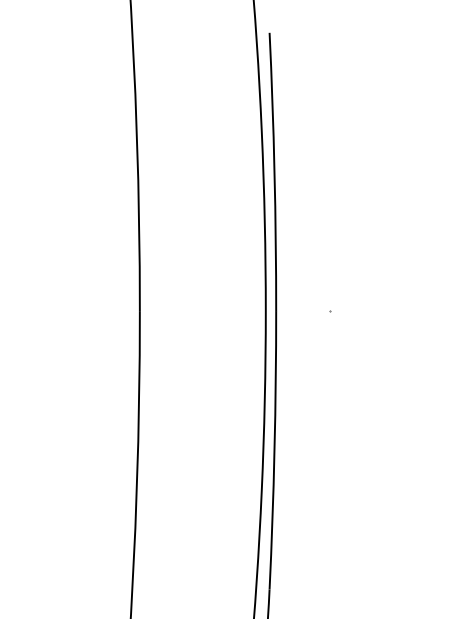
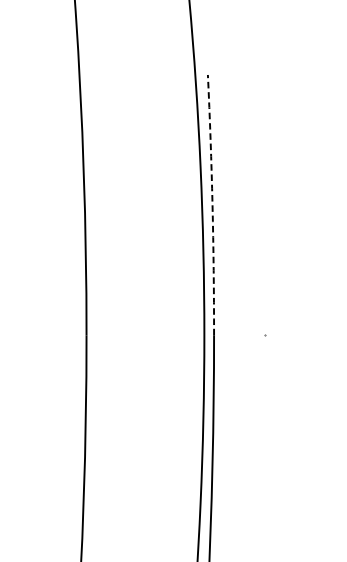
arc: (274, 171) -> (212, 204), solid -> dashed

